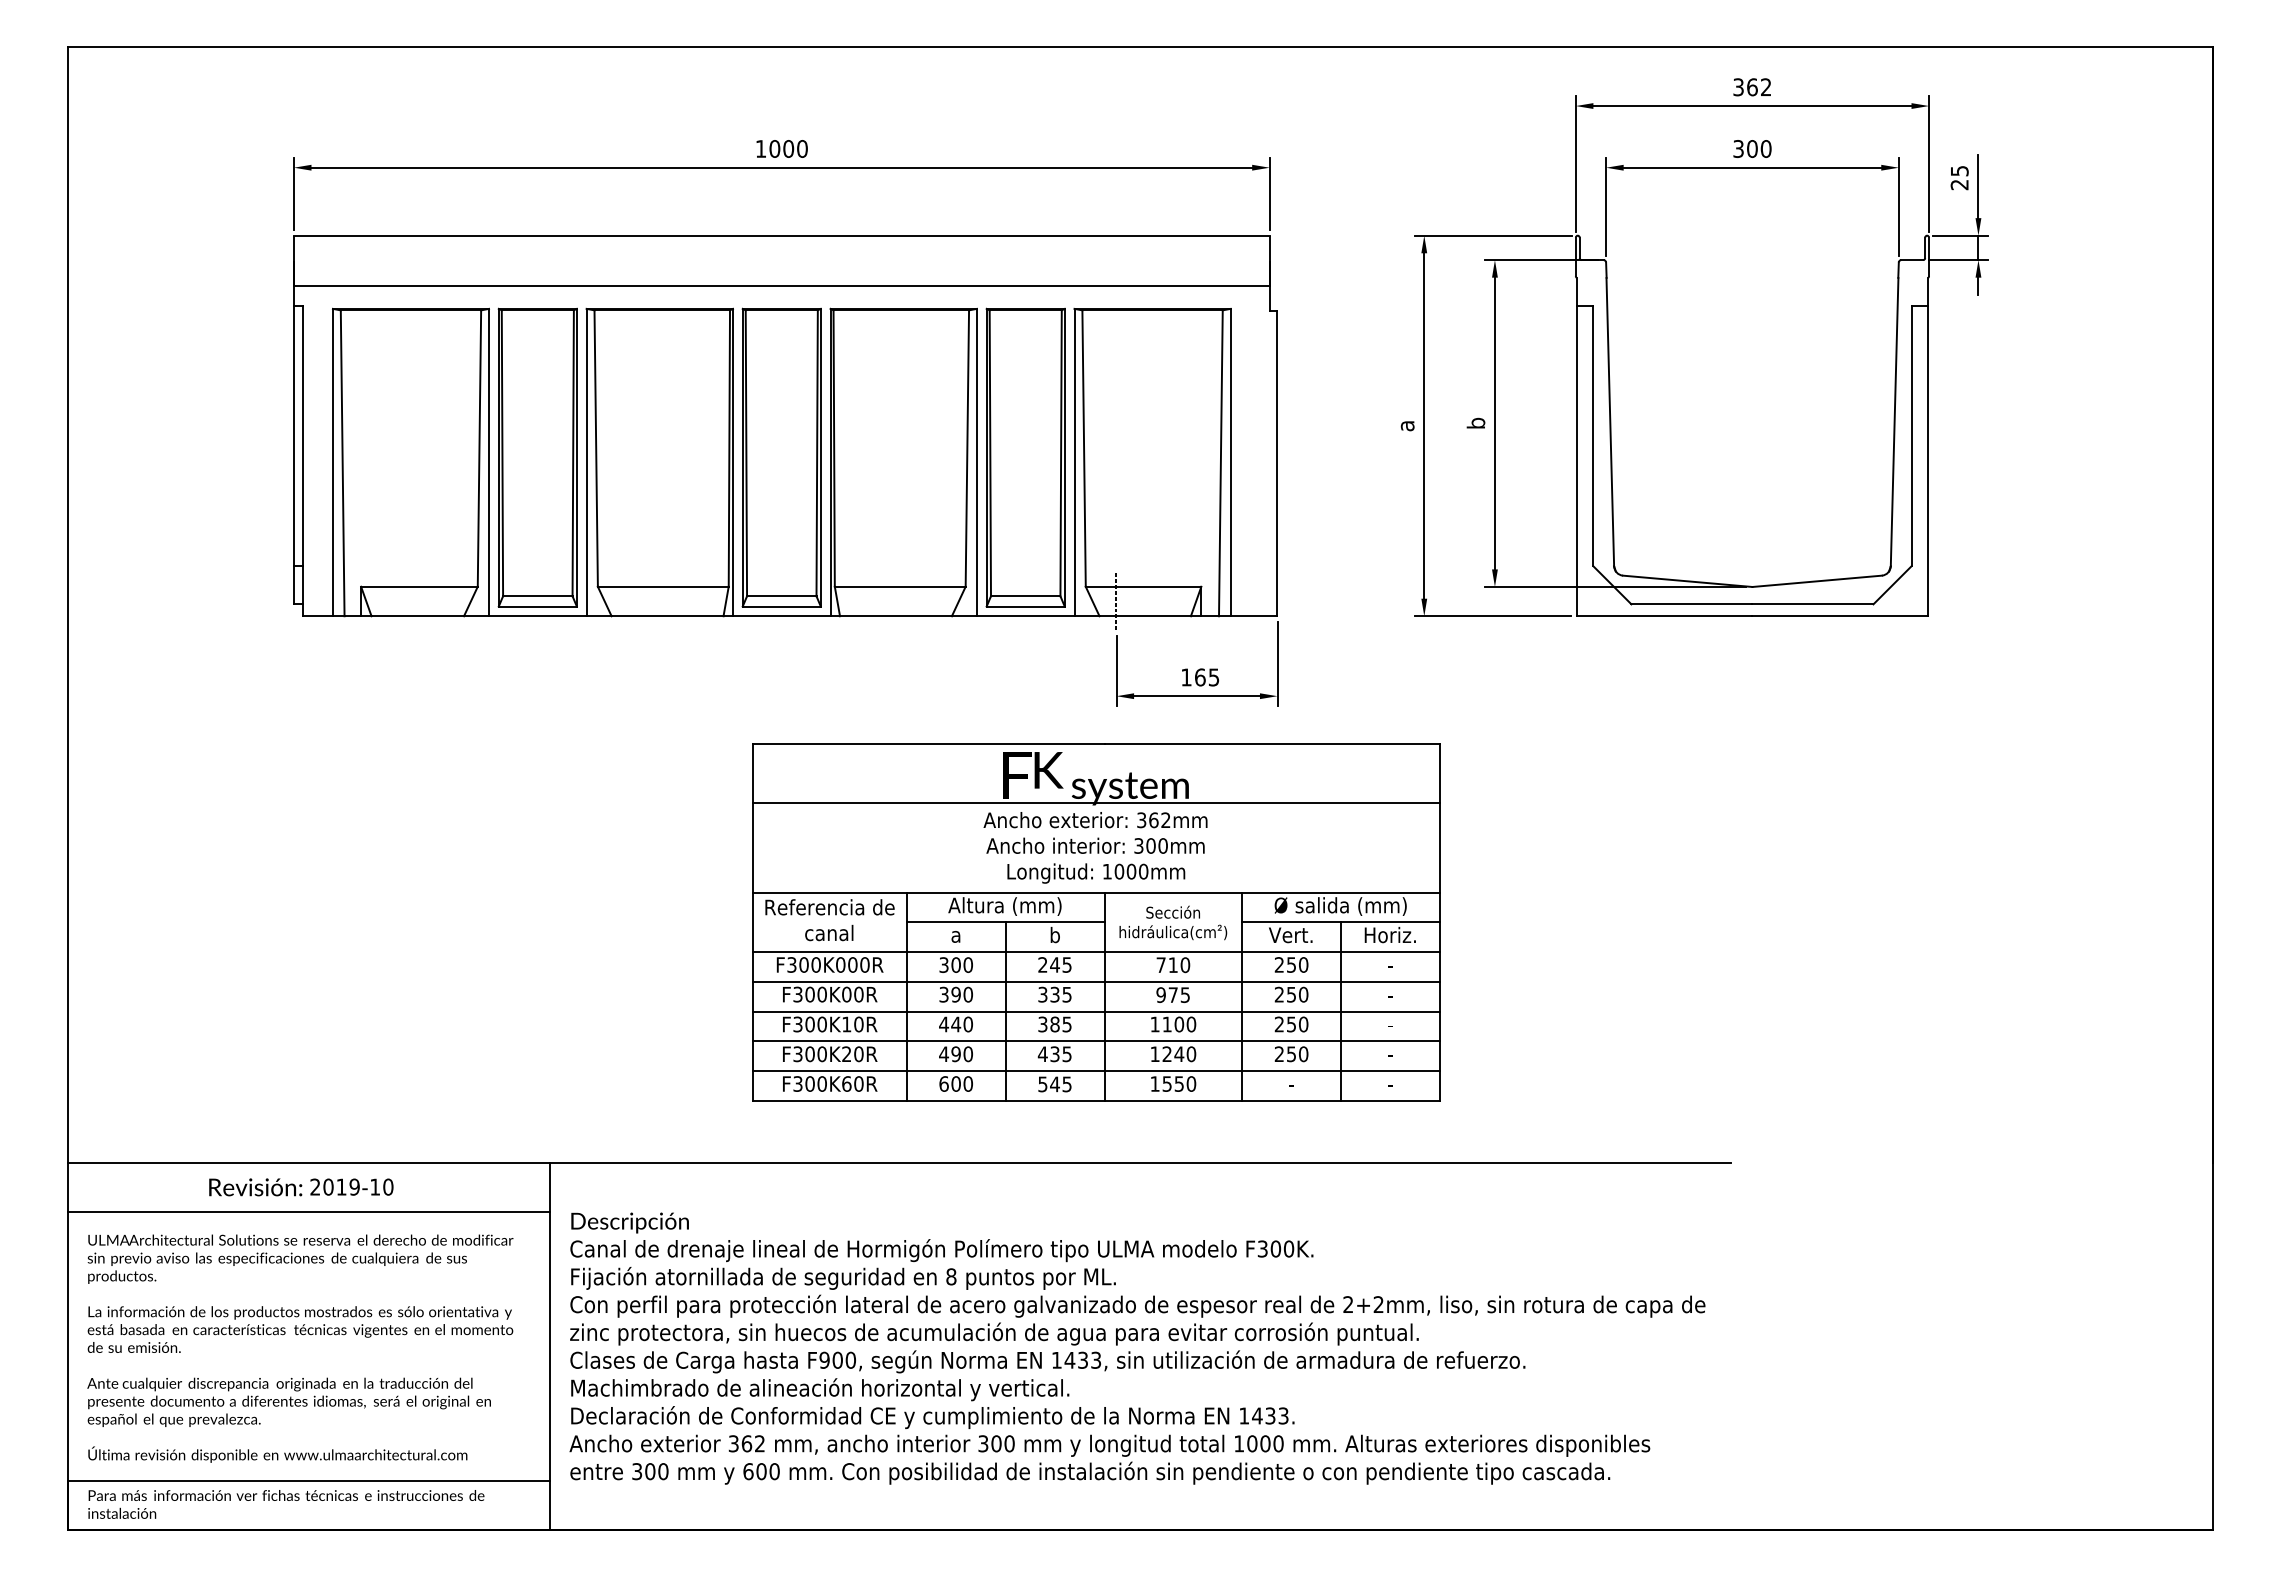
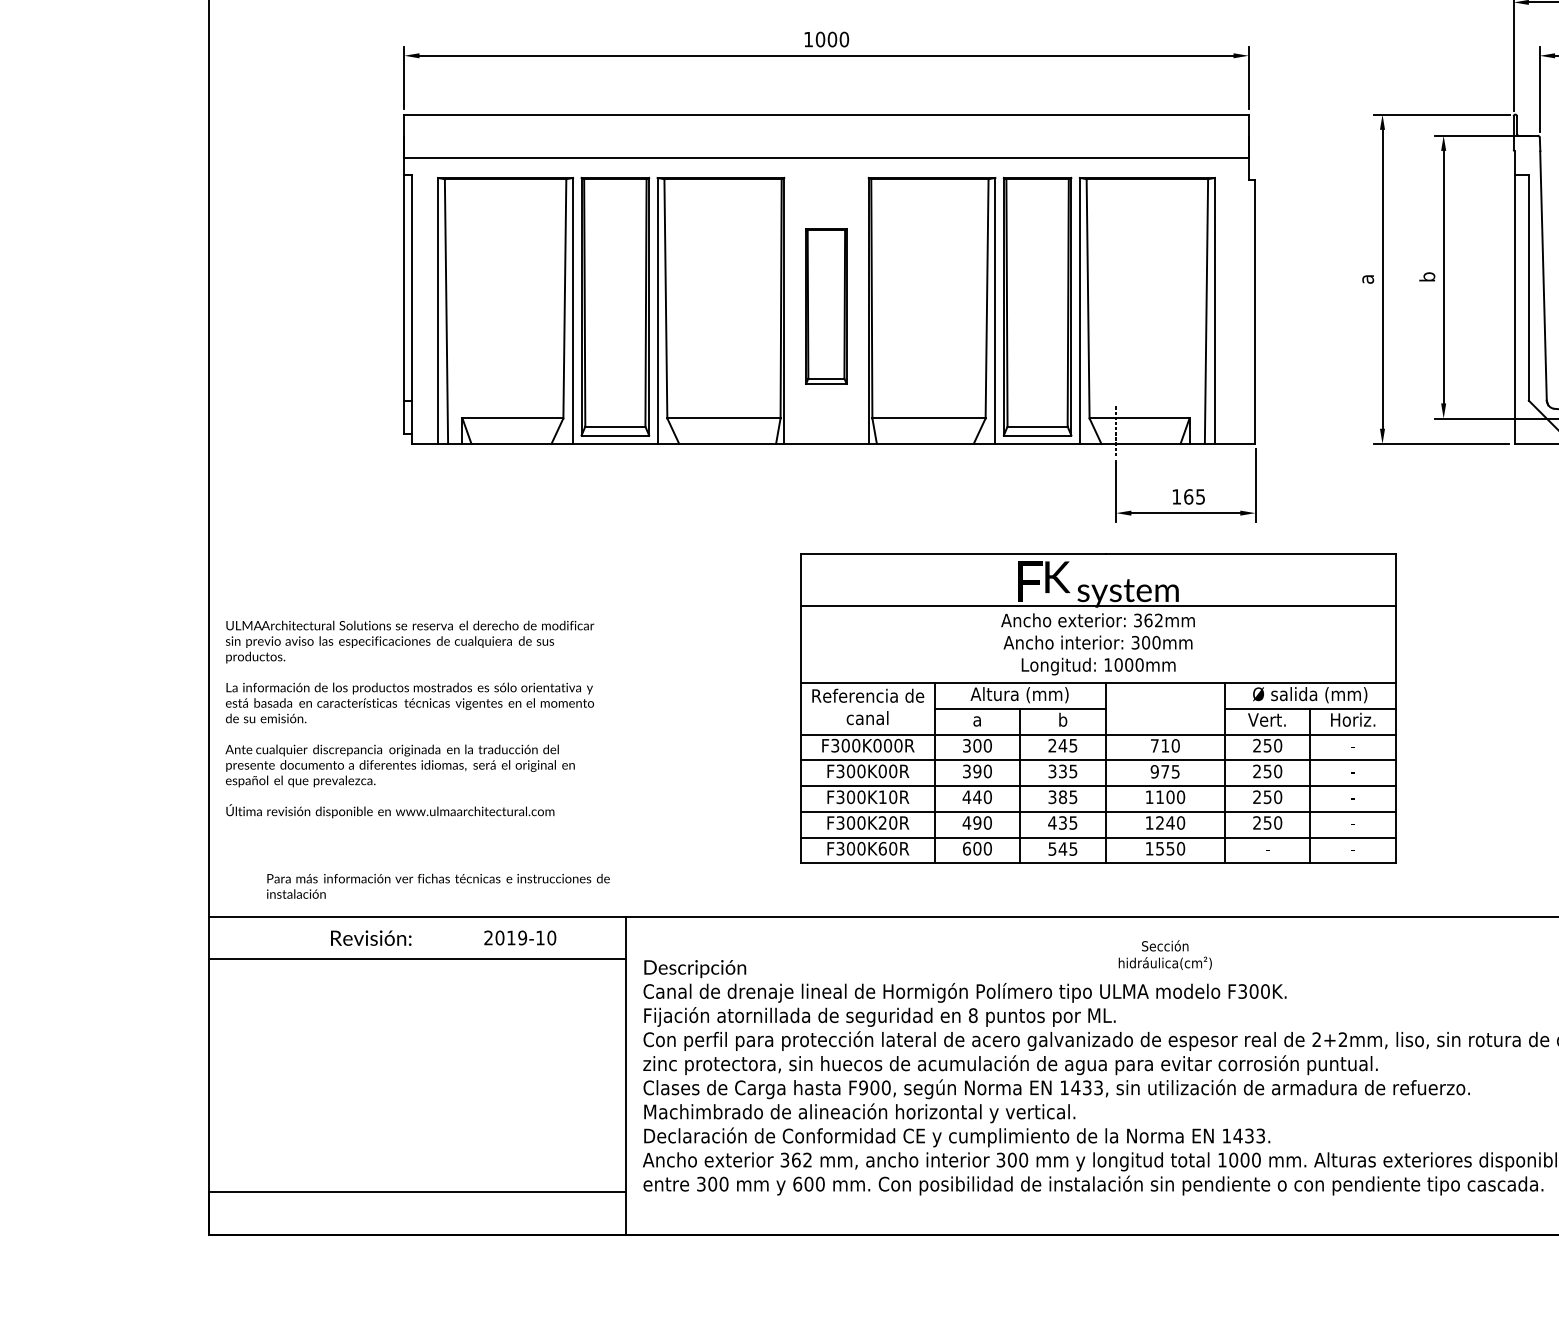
part: (781, 457) -> (826, 306), size x0.6
text: (1173, 922) -> (1165, 954), moved
text: (351, 1186) -> (519, 937), moved
text: (300, 1348) -> (409, 719), moved
text: (286, 1504) -> (438, 886), moved

